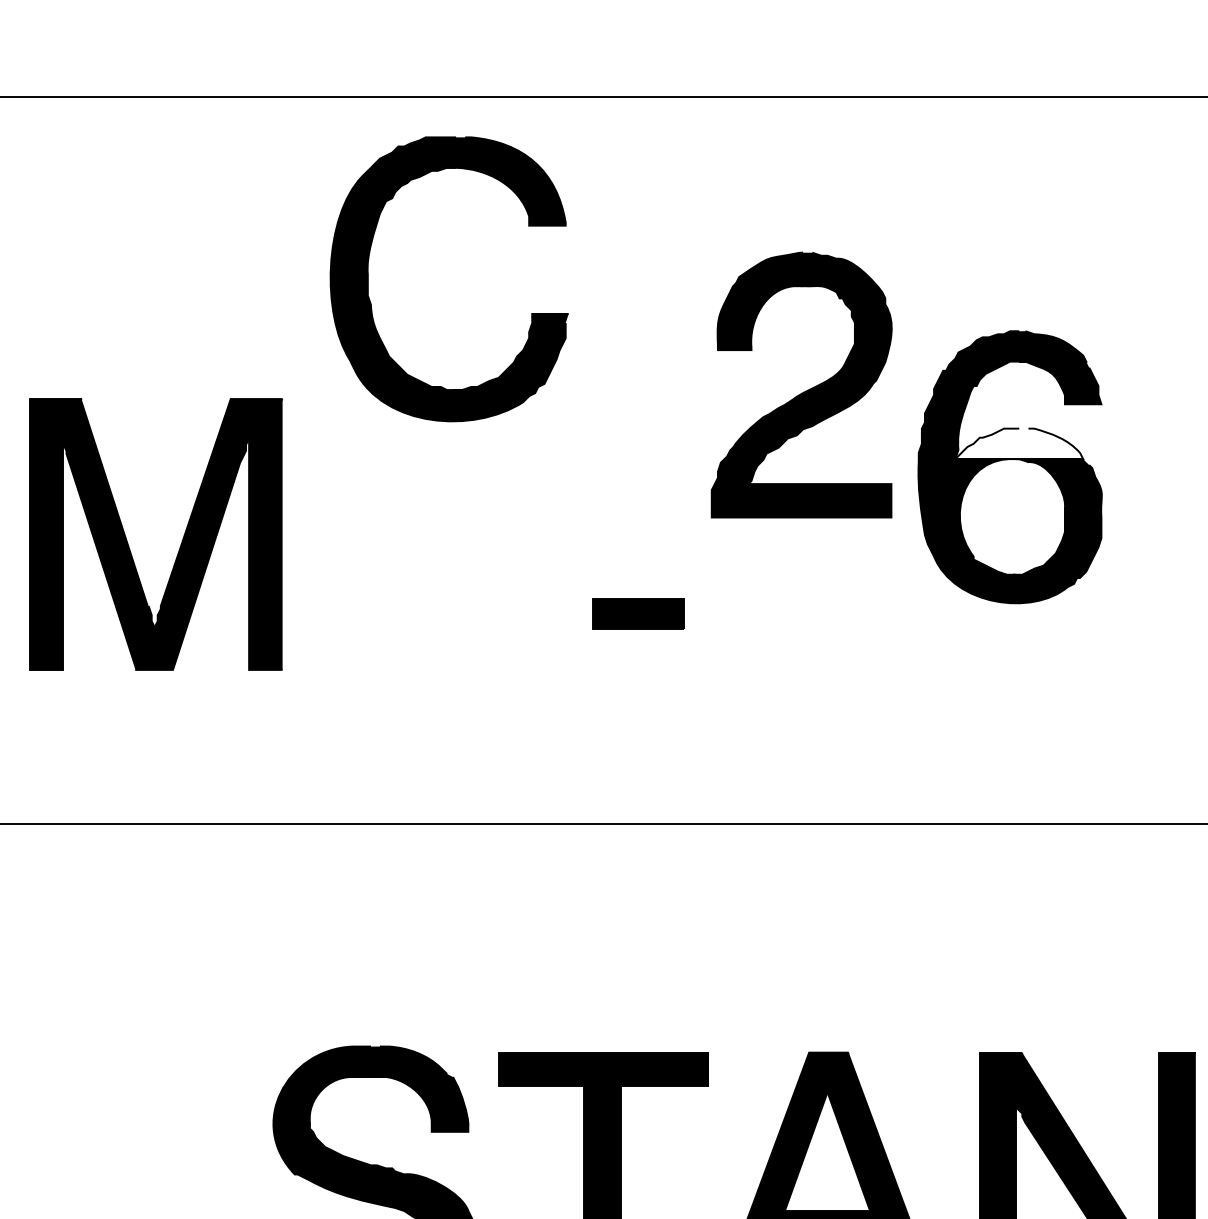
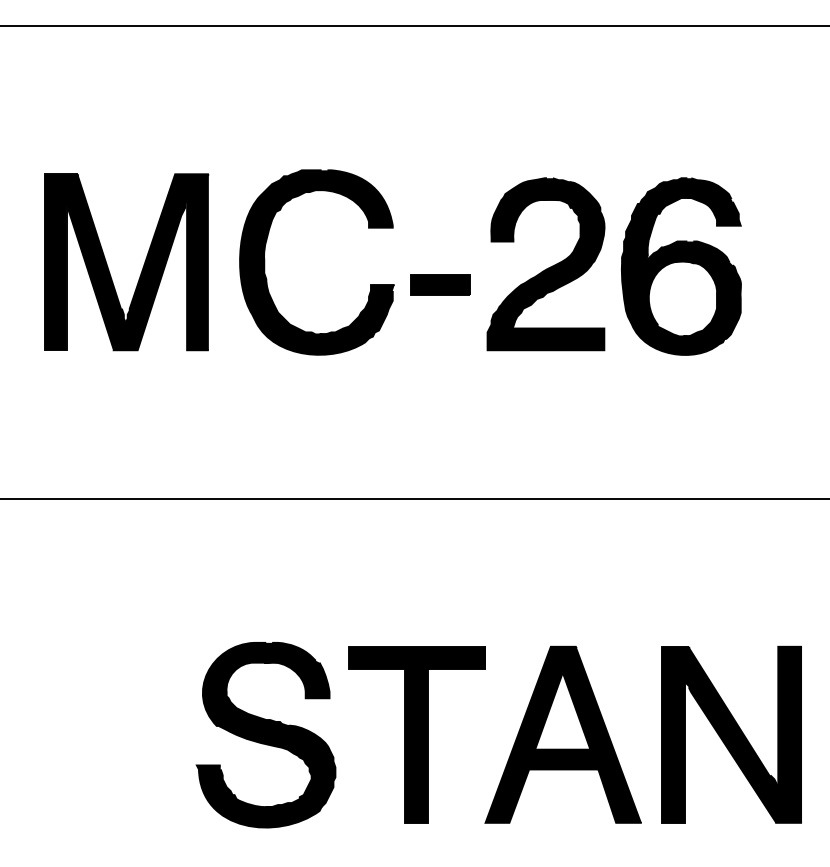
part: (369, 279) -> (265, 262), moved
part: (800, 385) -> (545, 264), moved
fill: (1017, 444) -> (686, 251), added
part: (180, 542) -> (142, 267), moved
part: (639, 613) -> (440, 284), moved

